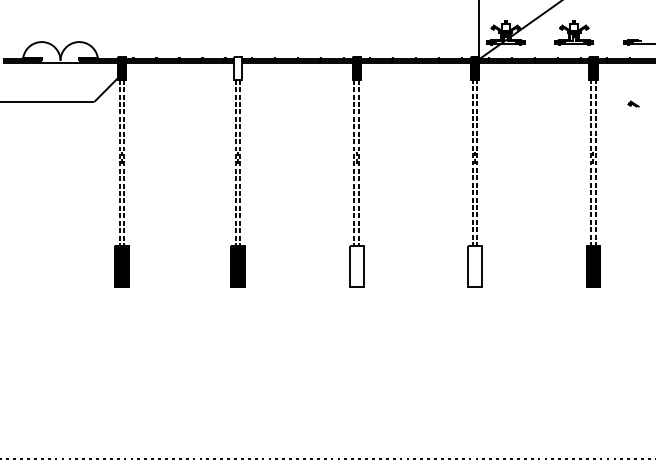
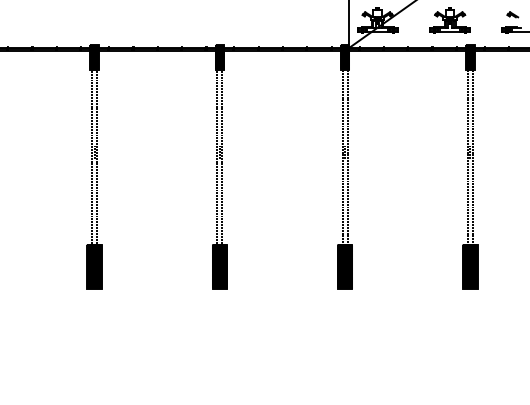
hatch: (238, 68) -> (94, 57), added
part: (633, 103) -> (512, 14), moved
hatch: (356, 266) -> (219, 266), added
hatch: (474, 266) -> (344, 266), added

